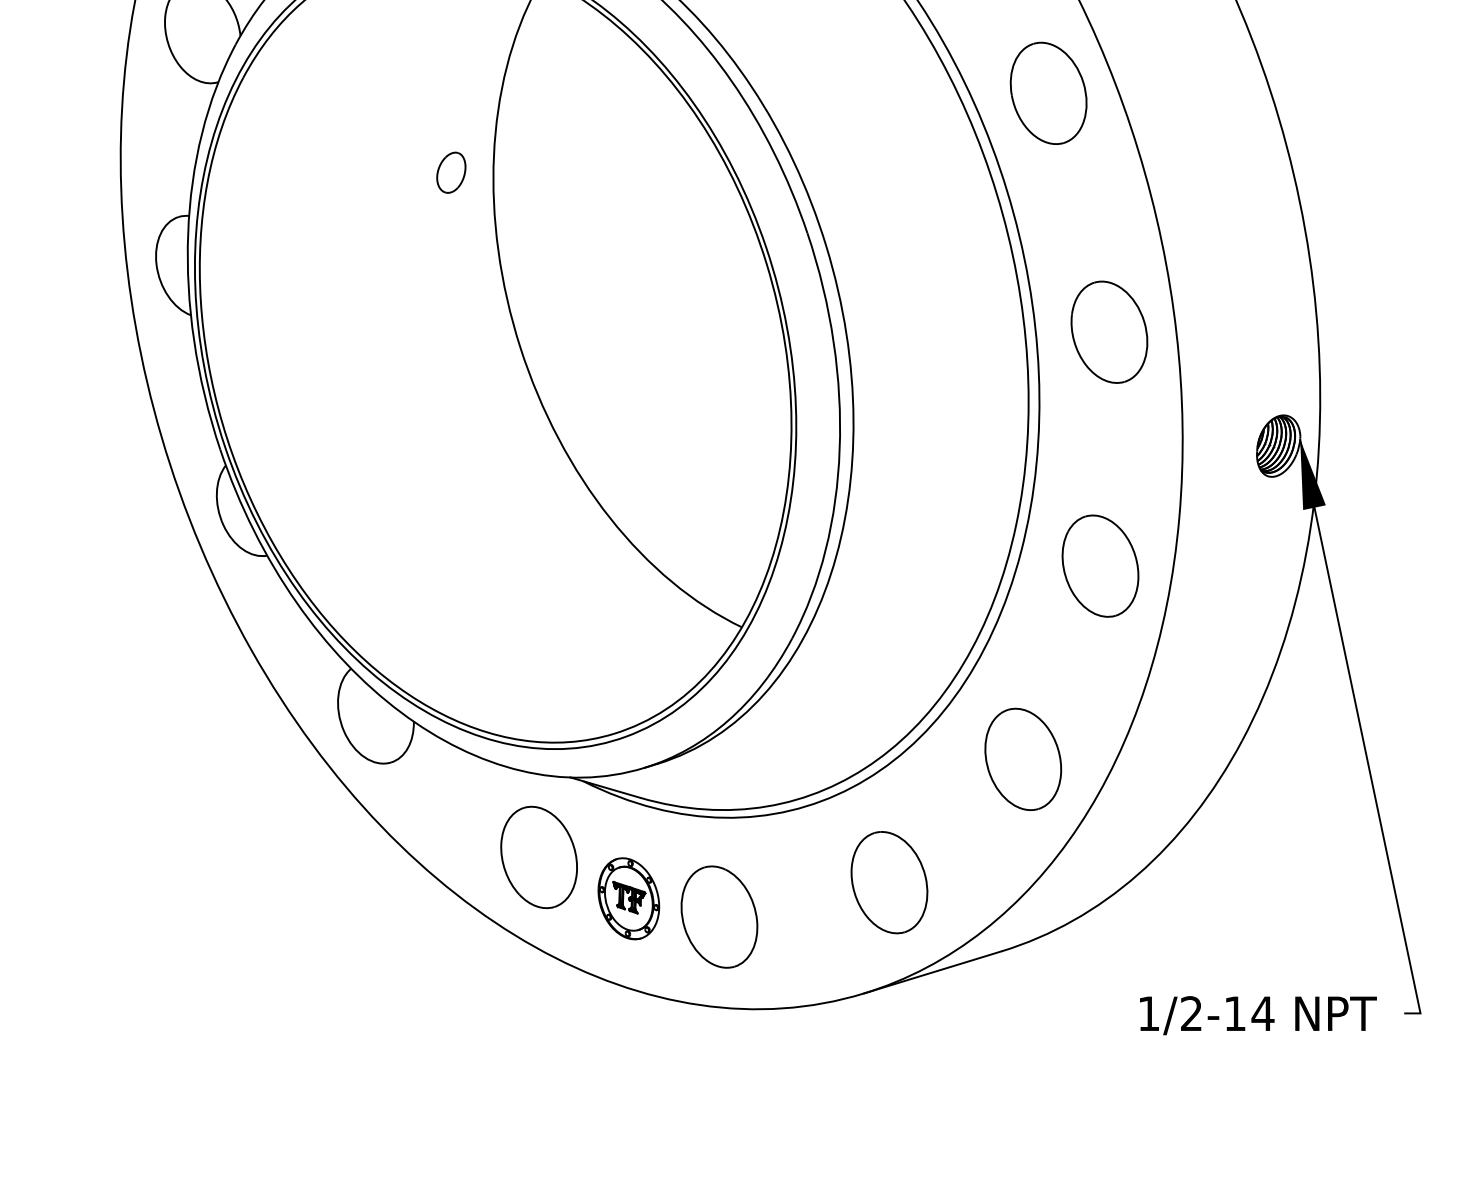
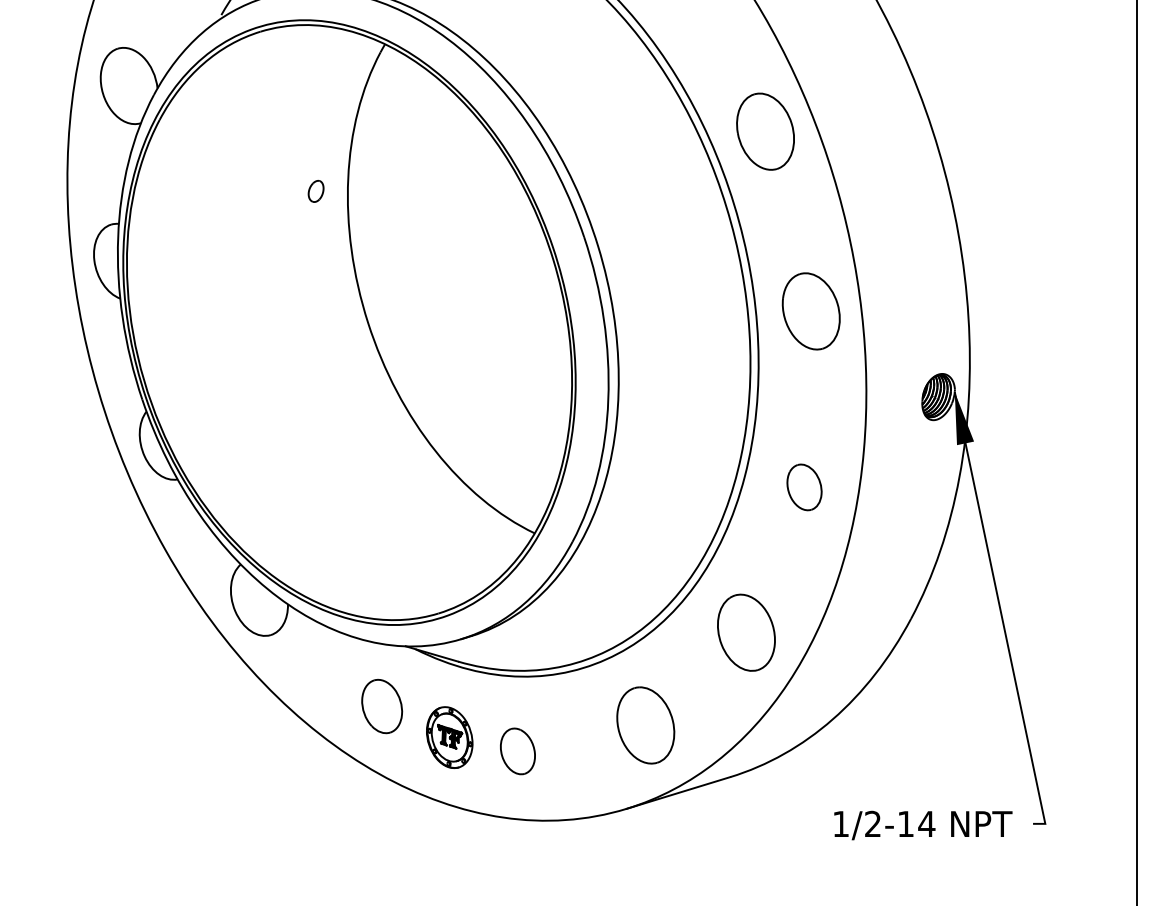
part: (450, 172) -> (315, 191), size x0.7
part: (1100, 566) -> (804, 487), size x0.6
part: (538, 857) -> (381, 706), size x0.7
part: (718, 917) -> (517, 751), size x0.6

